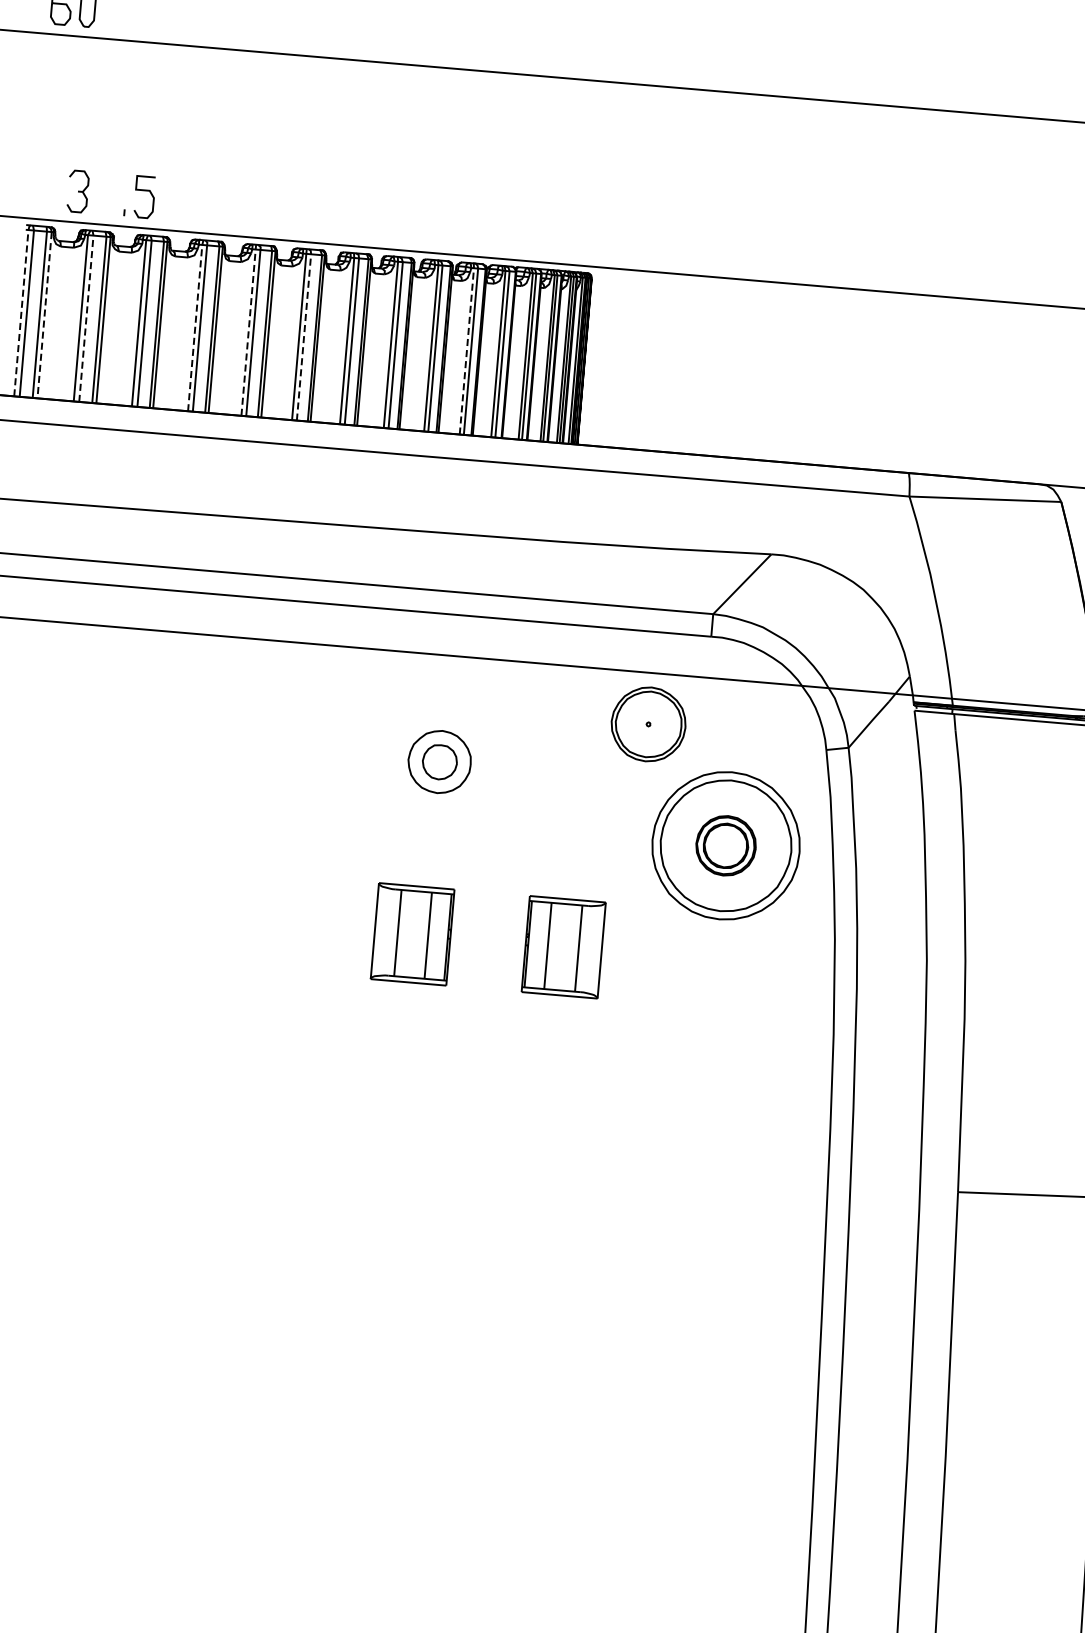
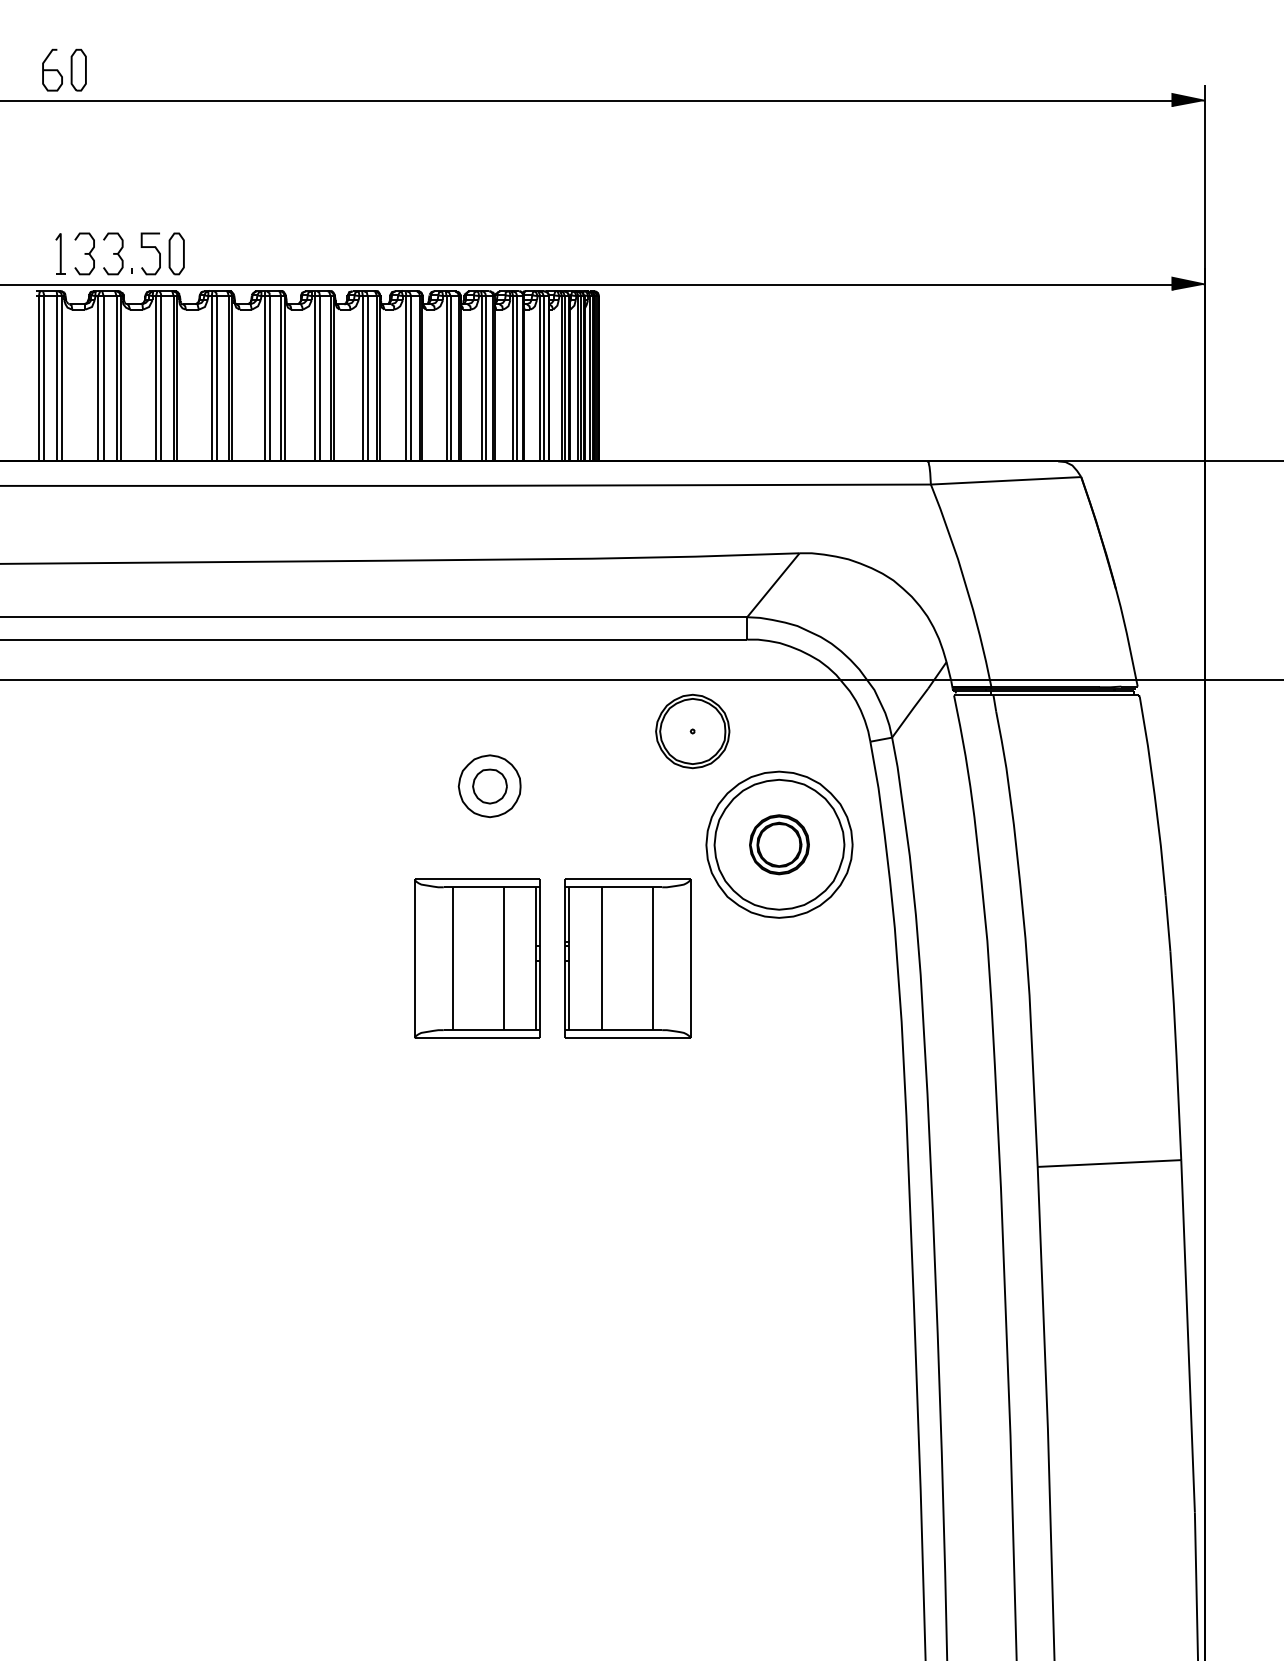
part: (53, 189) -> (60, 253), added
part: (107, 193) -> (113, 253), added
part: (170, 199) -> (176, 253), added
line: (20, 312) -> (38, 378), dashed -> solid
line: (45, 314) -> (62, 378), dashed -> solid
line: (86, 318) -> (103, 378), dashed -> solid
line: (194, 327) -> (211, 378), dashed -> solid
line: (248, 332) -> (264, 378), dashed -> solid
line: (303, 337) -> (319, 378), dashed -> solid
line: (466, 351) -> (481, 378), dashed -> solid
part: (412, 934) -> (477, 958), size x1.67
part: (563, 947) -> (627, 958), size x1.67

